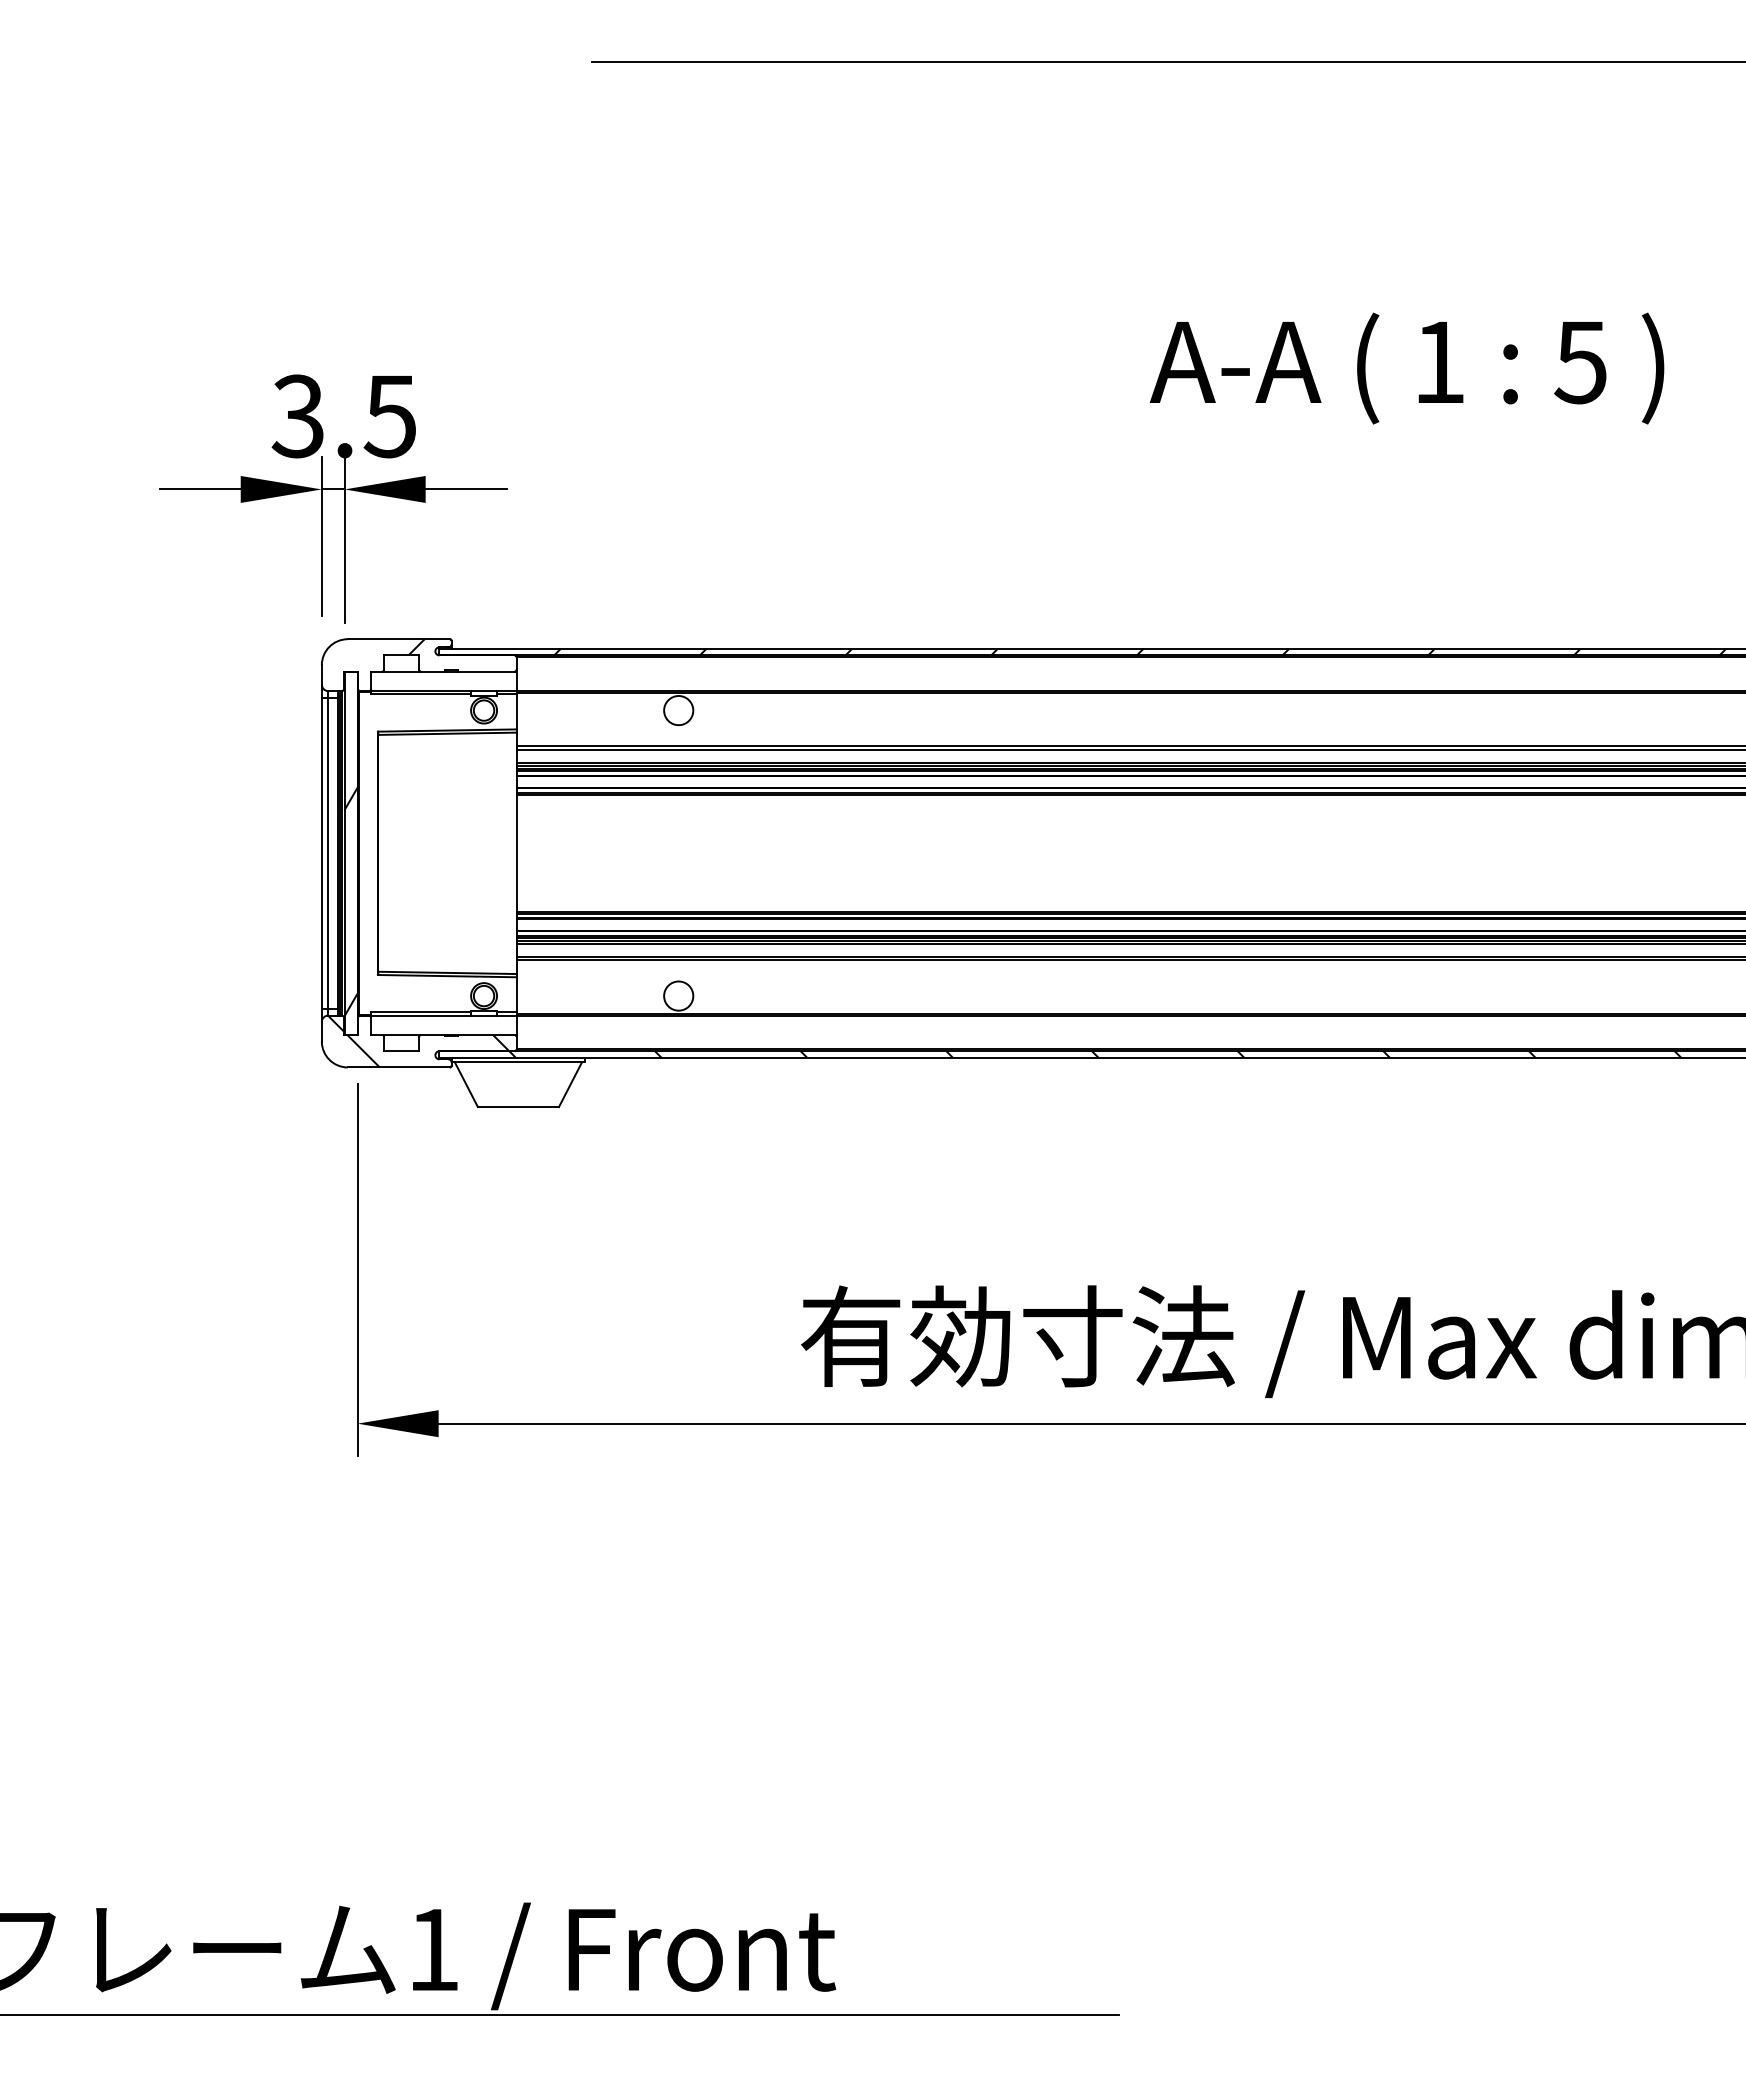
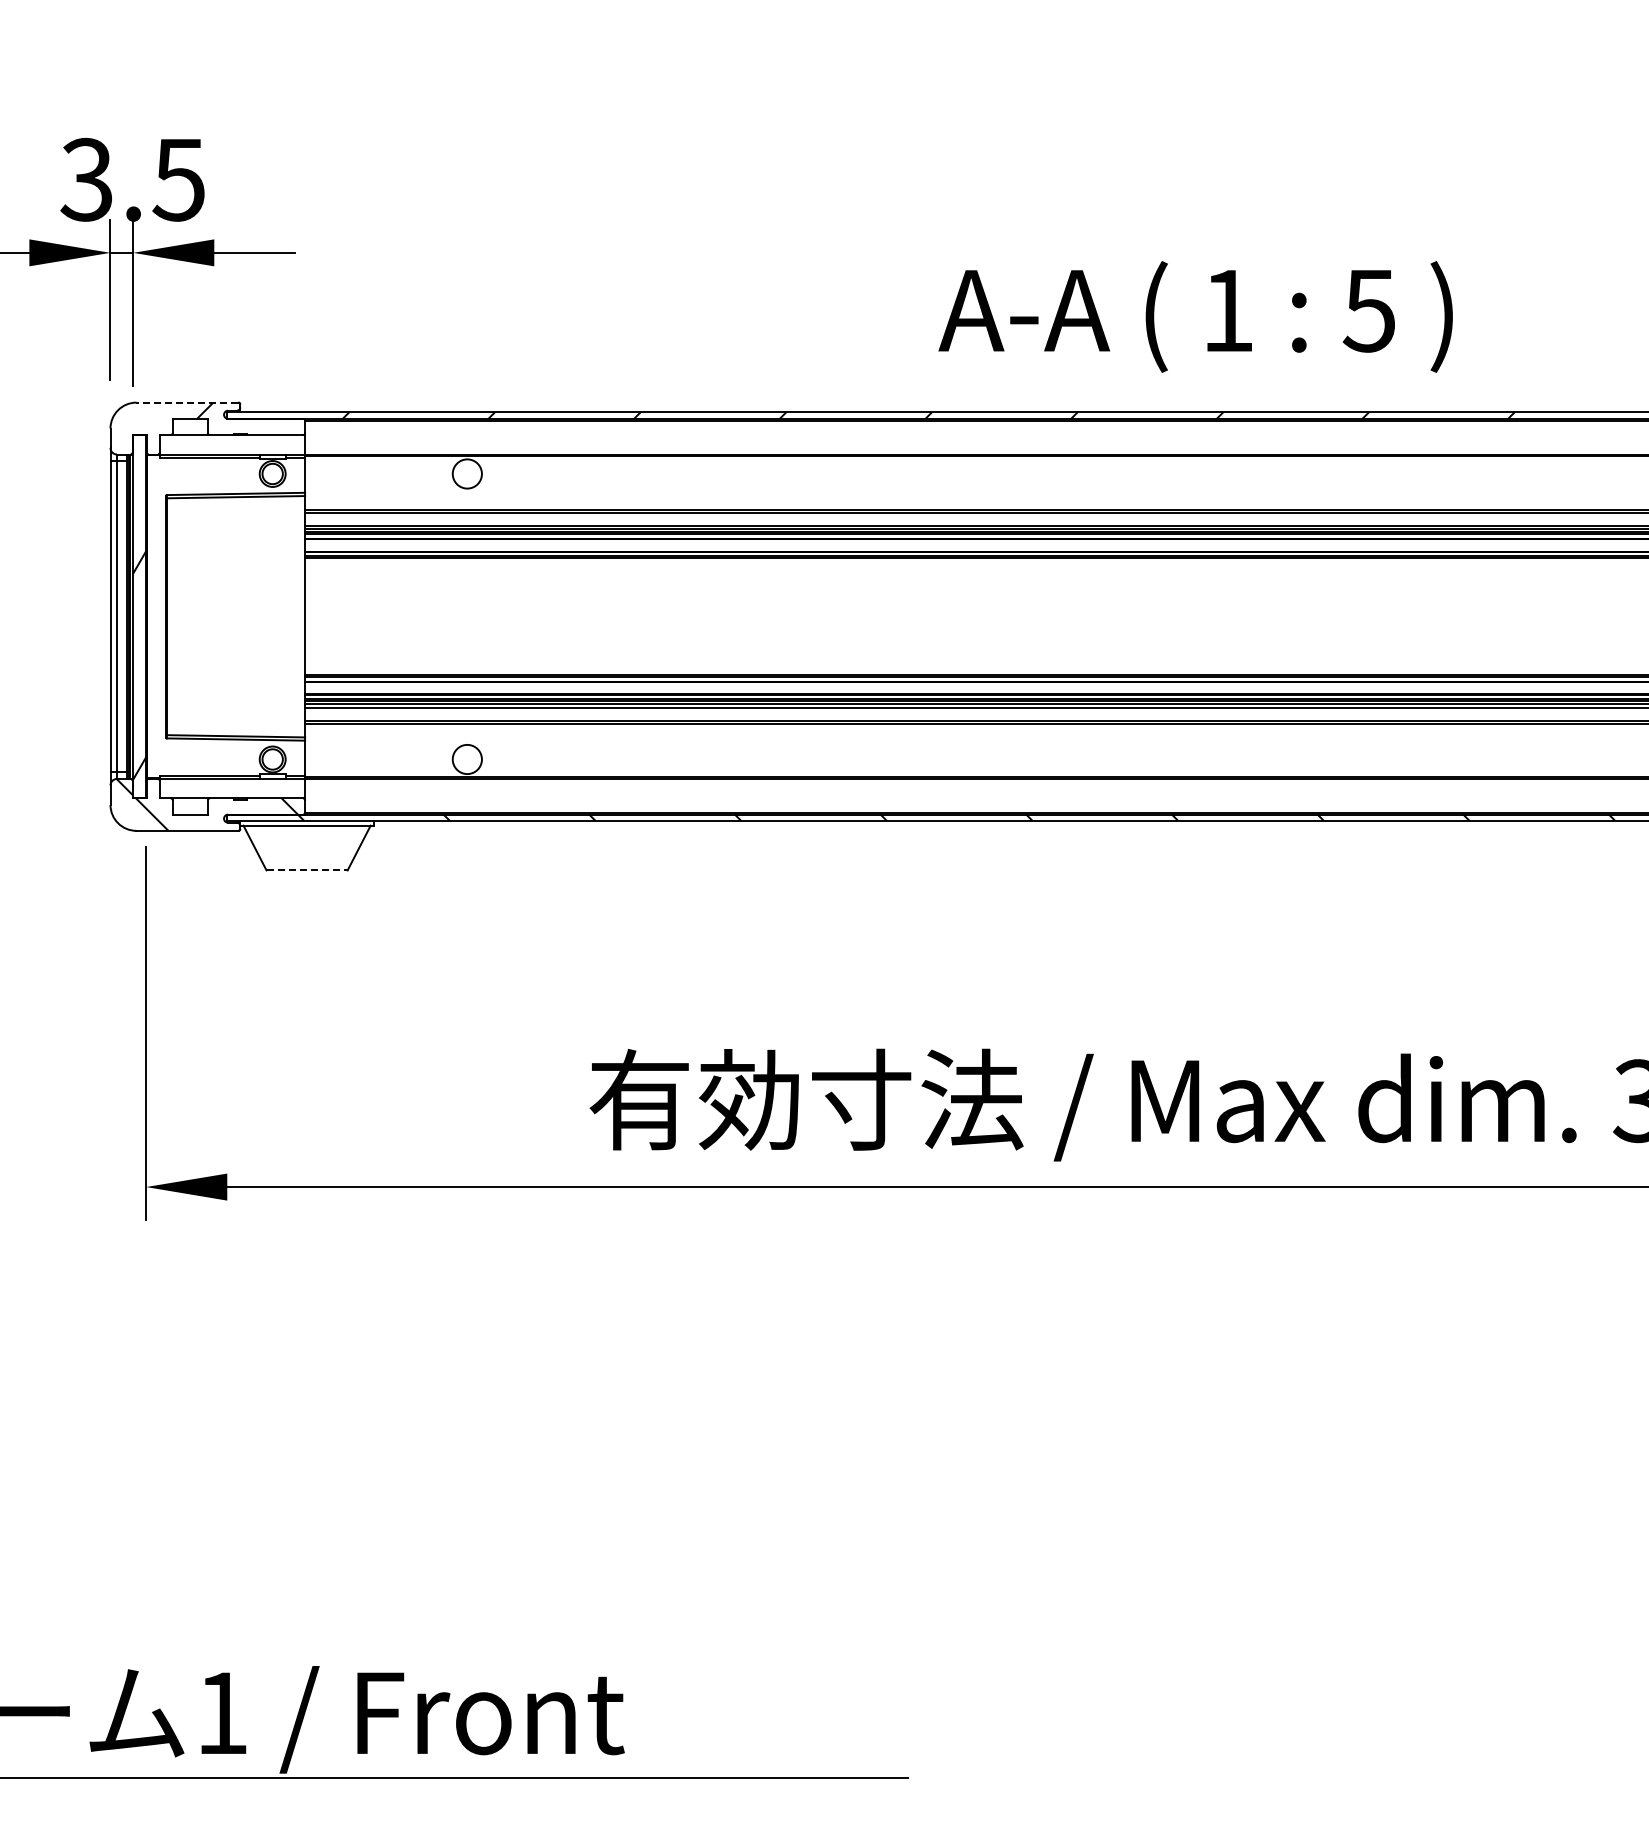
text: (1406, 368) -> (1195, 316), moved
line: (398, 639) -> (187, 402), solid -> dashed
line: (518, 1107) -> (307, 870), solid -> dashed

